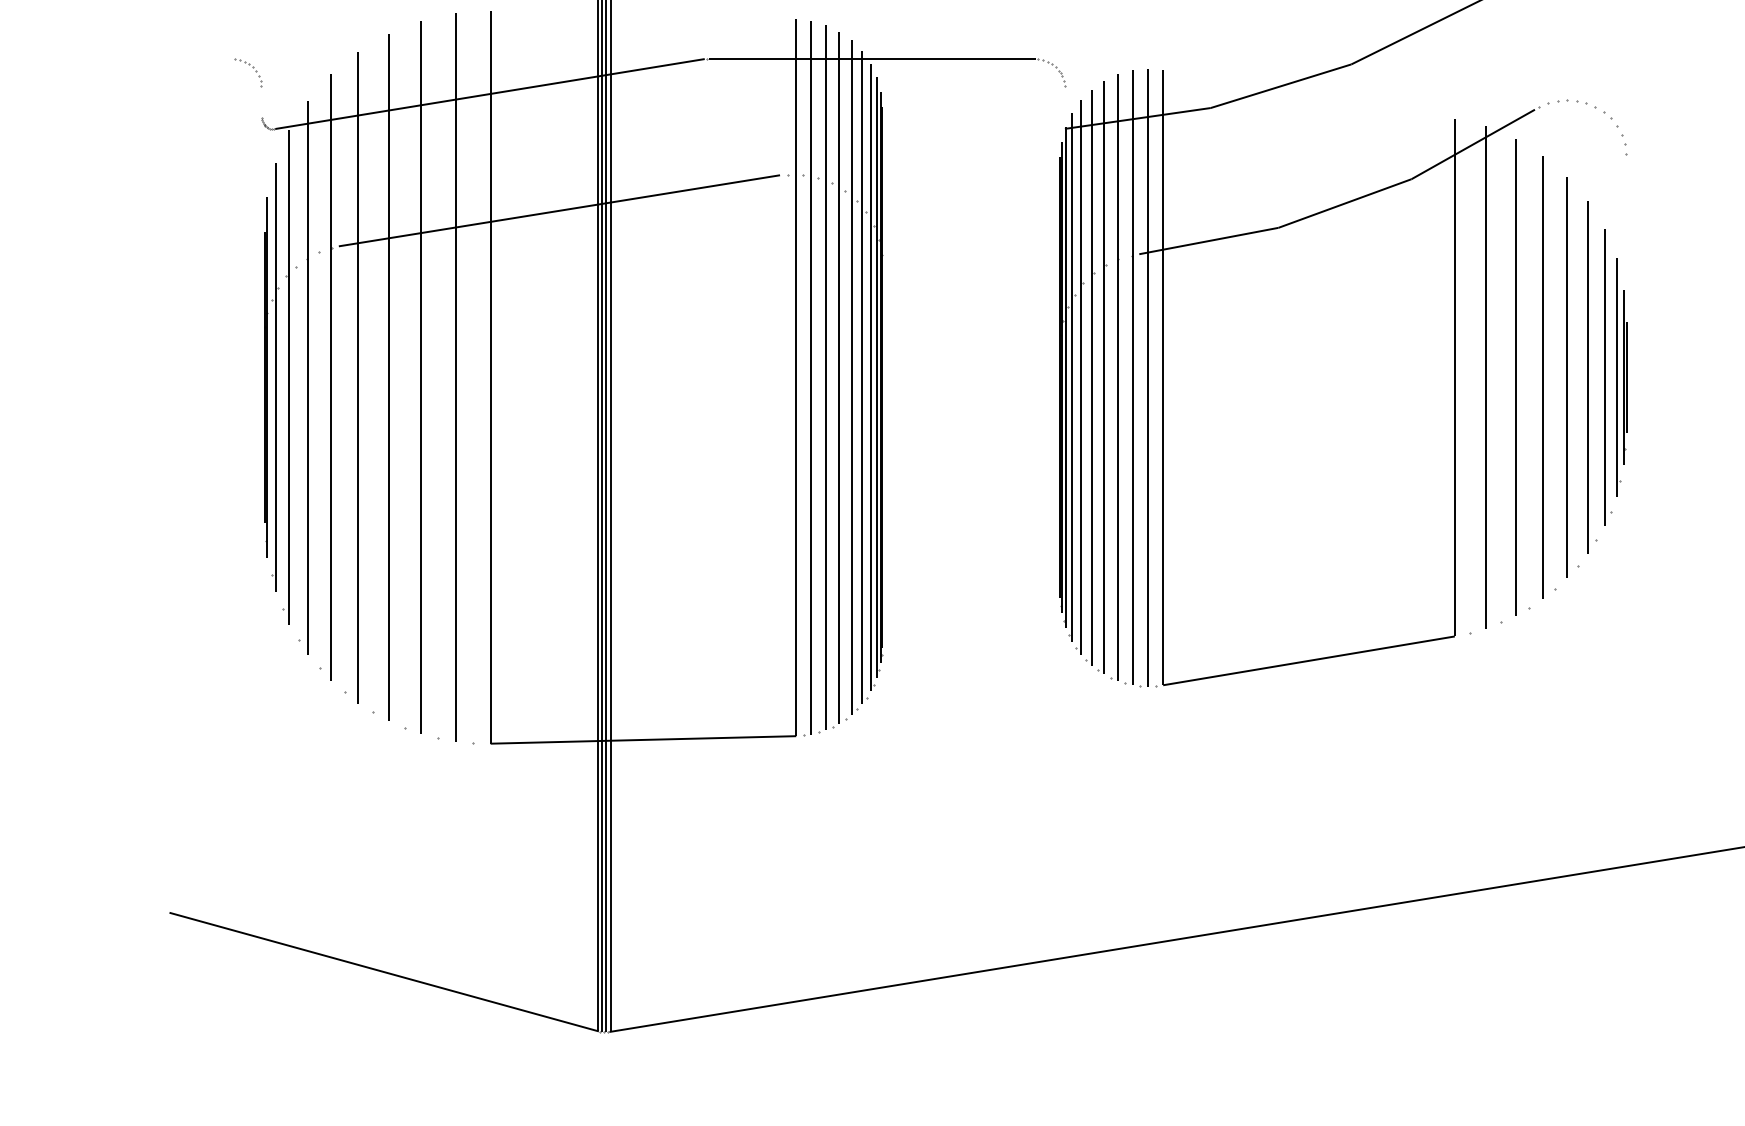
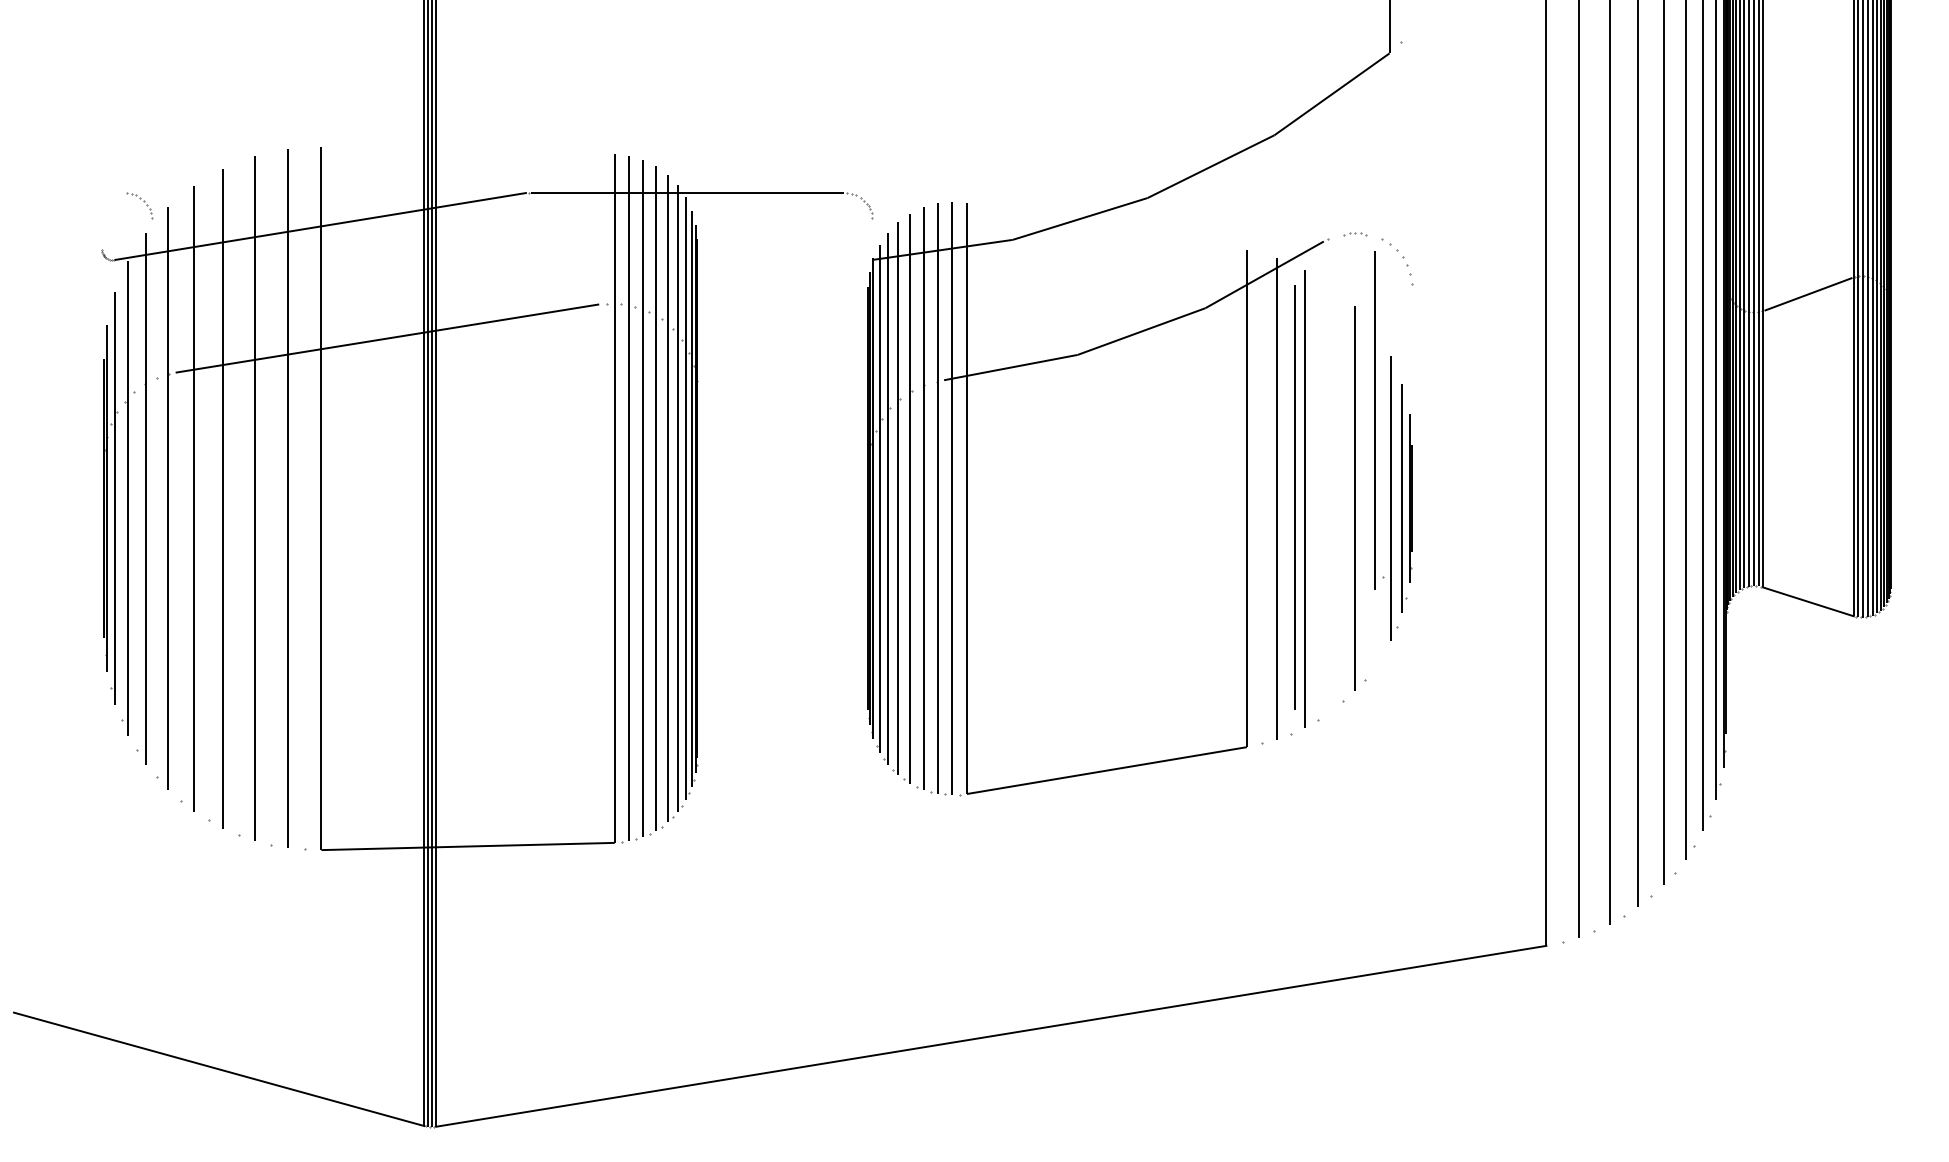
part: (248, 72) -> (139, 205), moved
part: (1567, 101) -> (1355, 233), size x0.6
line: (1541, 377) -> (1294, 497), moved
part: (1592, 377) -> (1379, 420), moved

